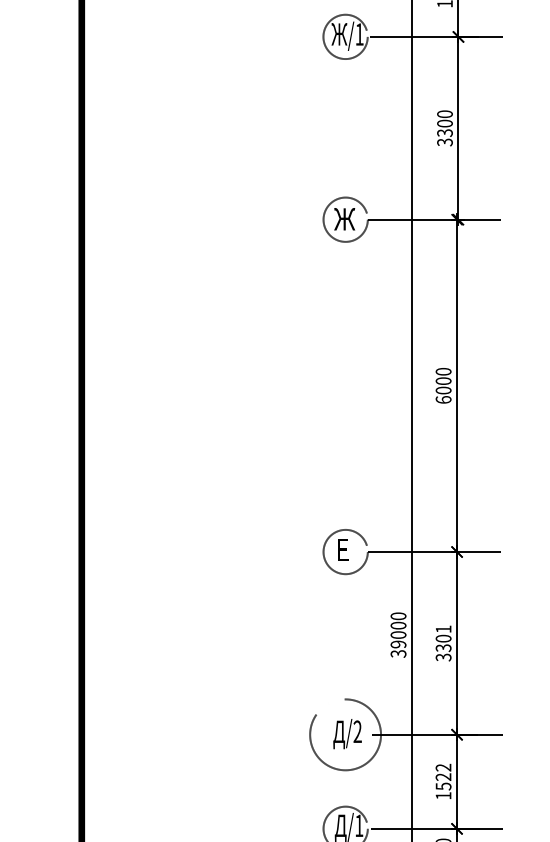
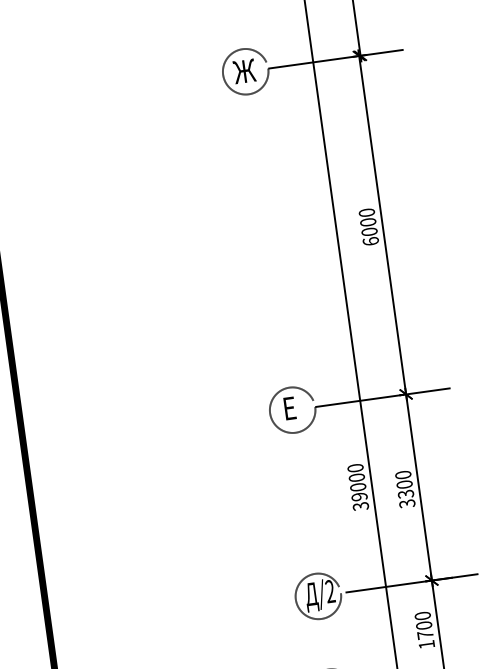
text: (443, 629) -> (403, 475), 3301 -> 3300
circle: (345, 734) -> (318, 596), size x0.62
text: (443, 776) -> (424, 624), 1522 -> 1700

